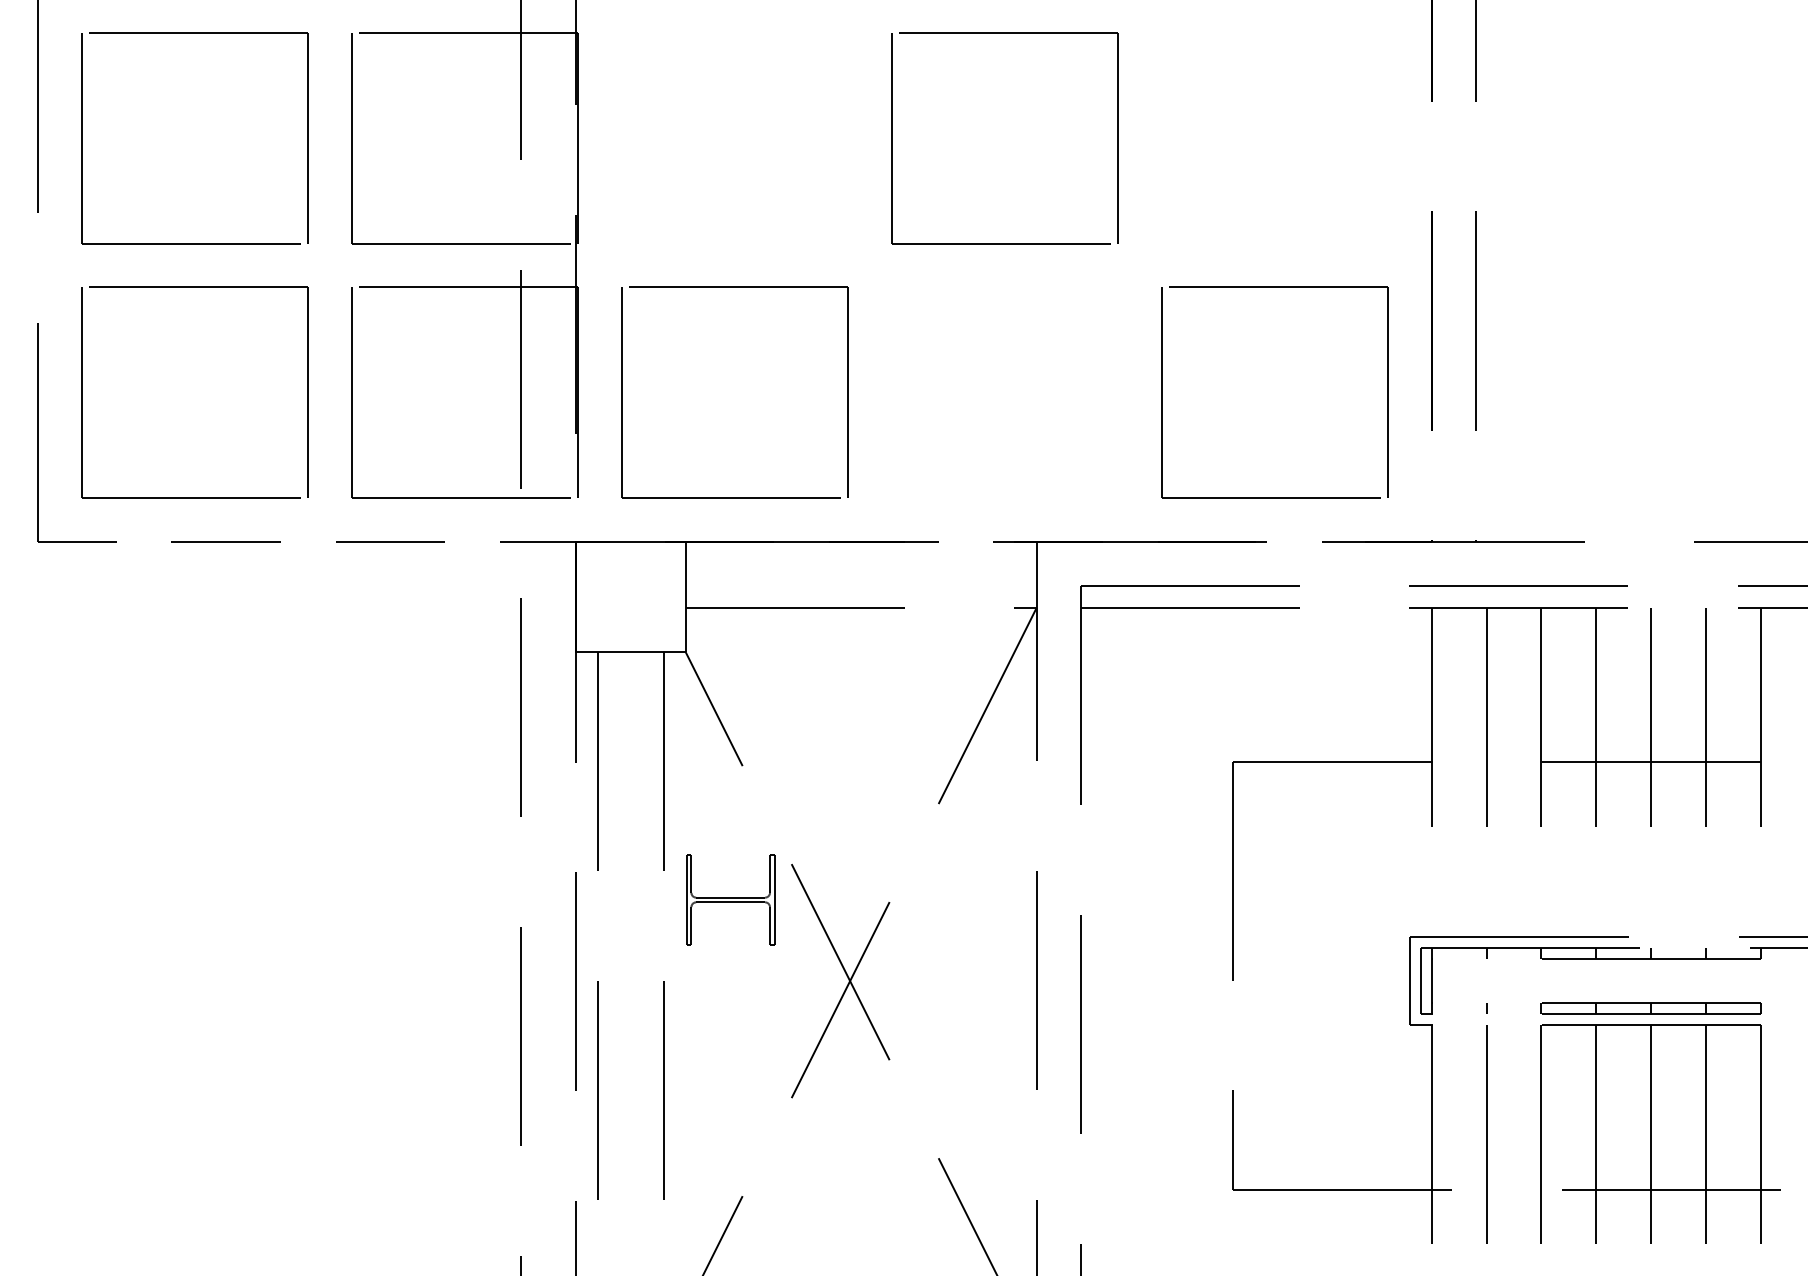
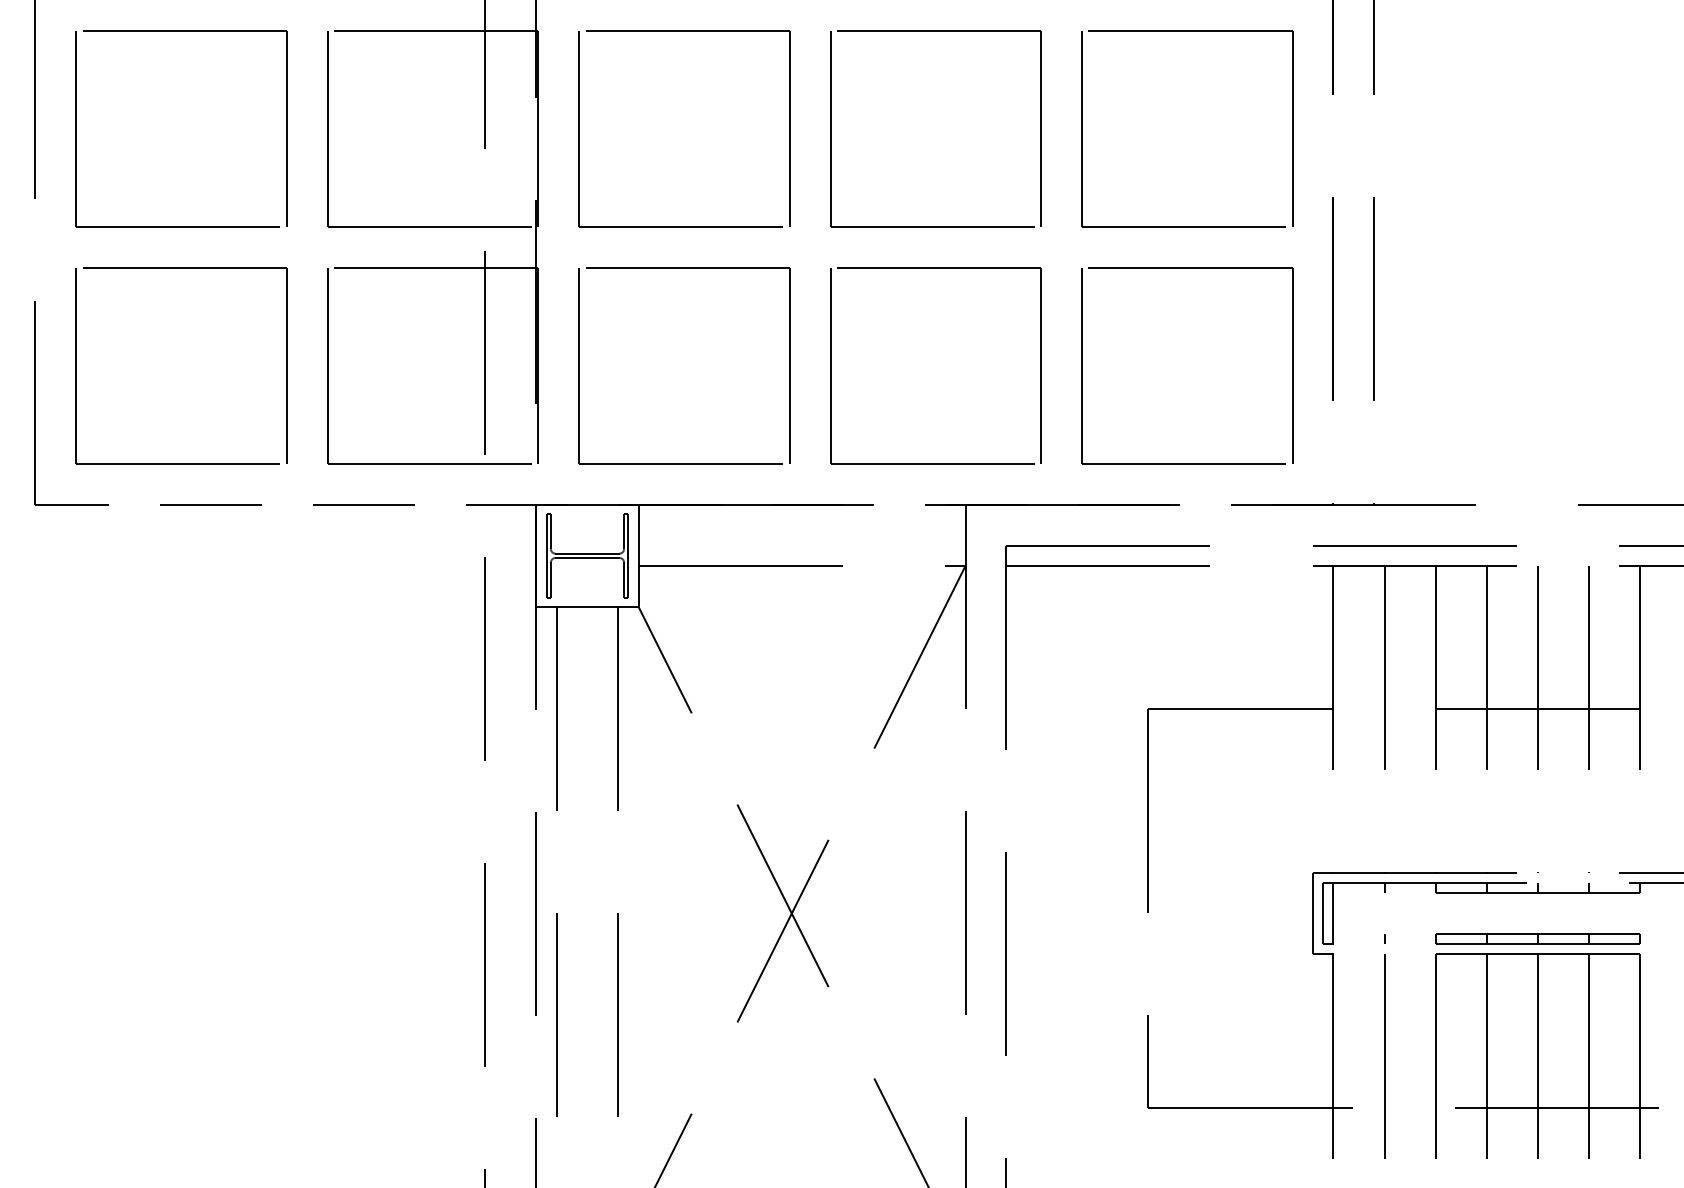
part: (734, 33) -> (684, 31), added
part: (1274, 33) -> (1187, 31), added
part: (1004, 287) -> (935, 267), added
part: (730, 899) -> (587, 555), moved

